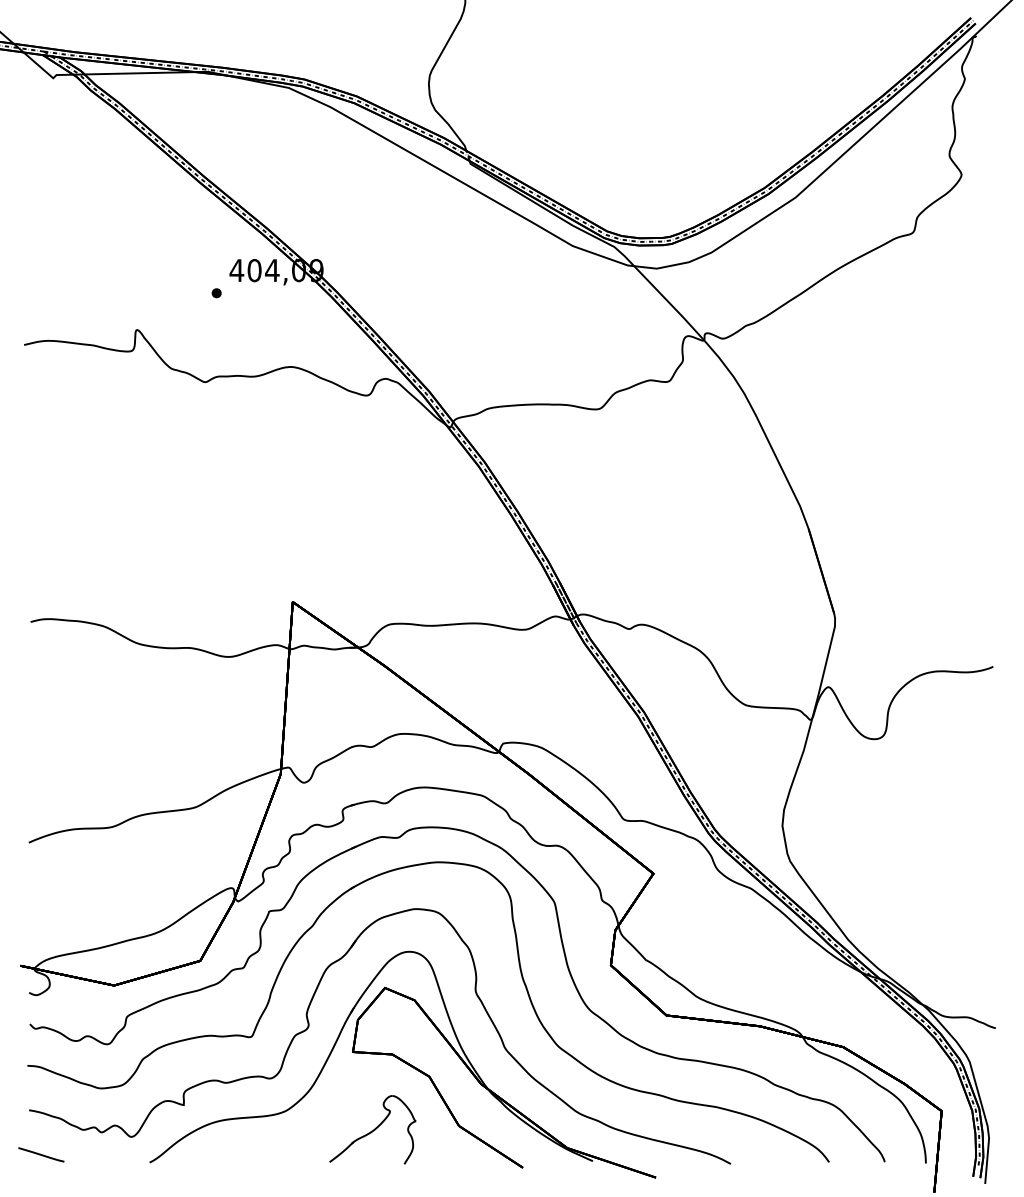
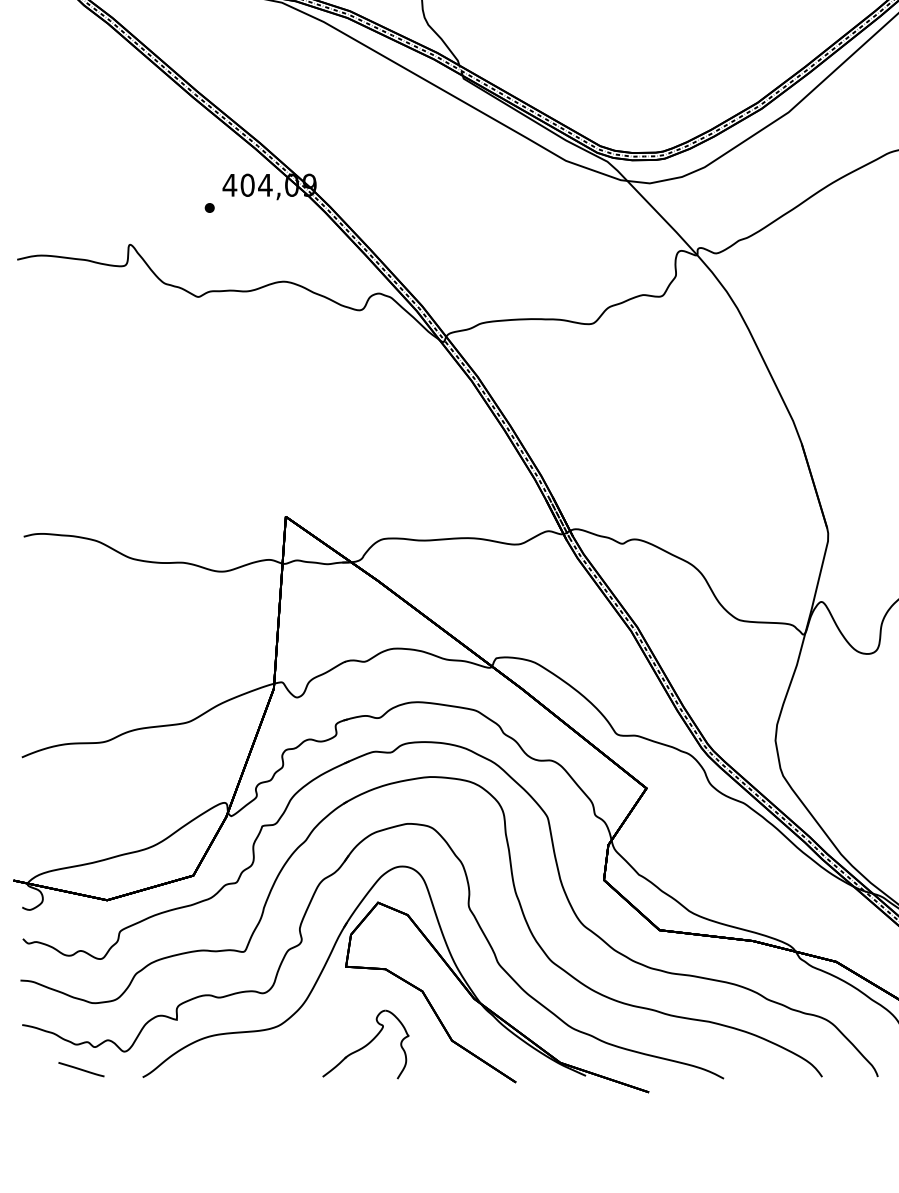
line: (41, 1154) -> (81, 1069), moved

